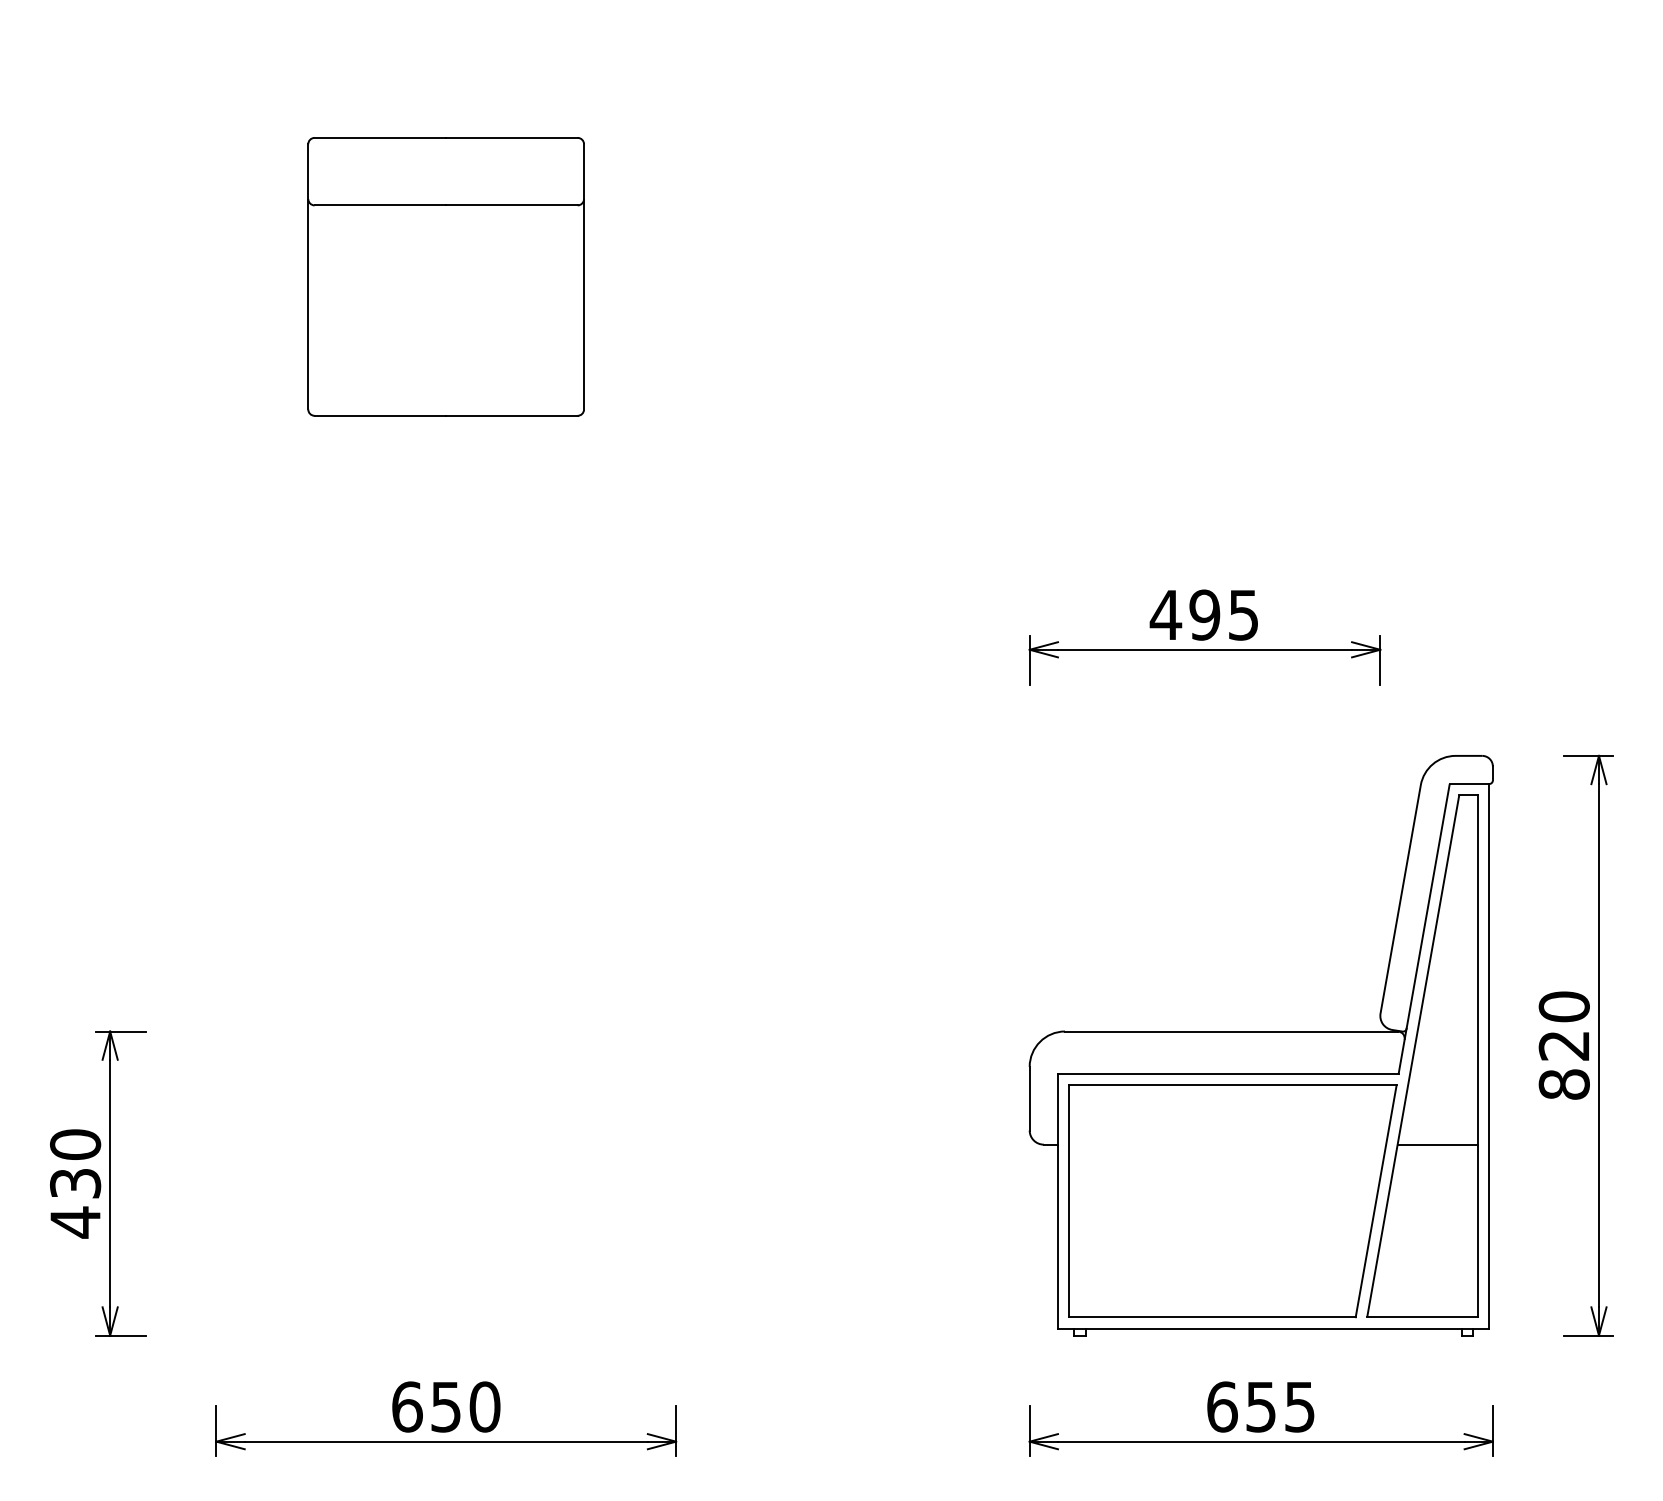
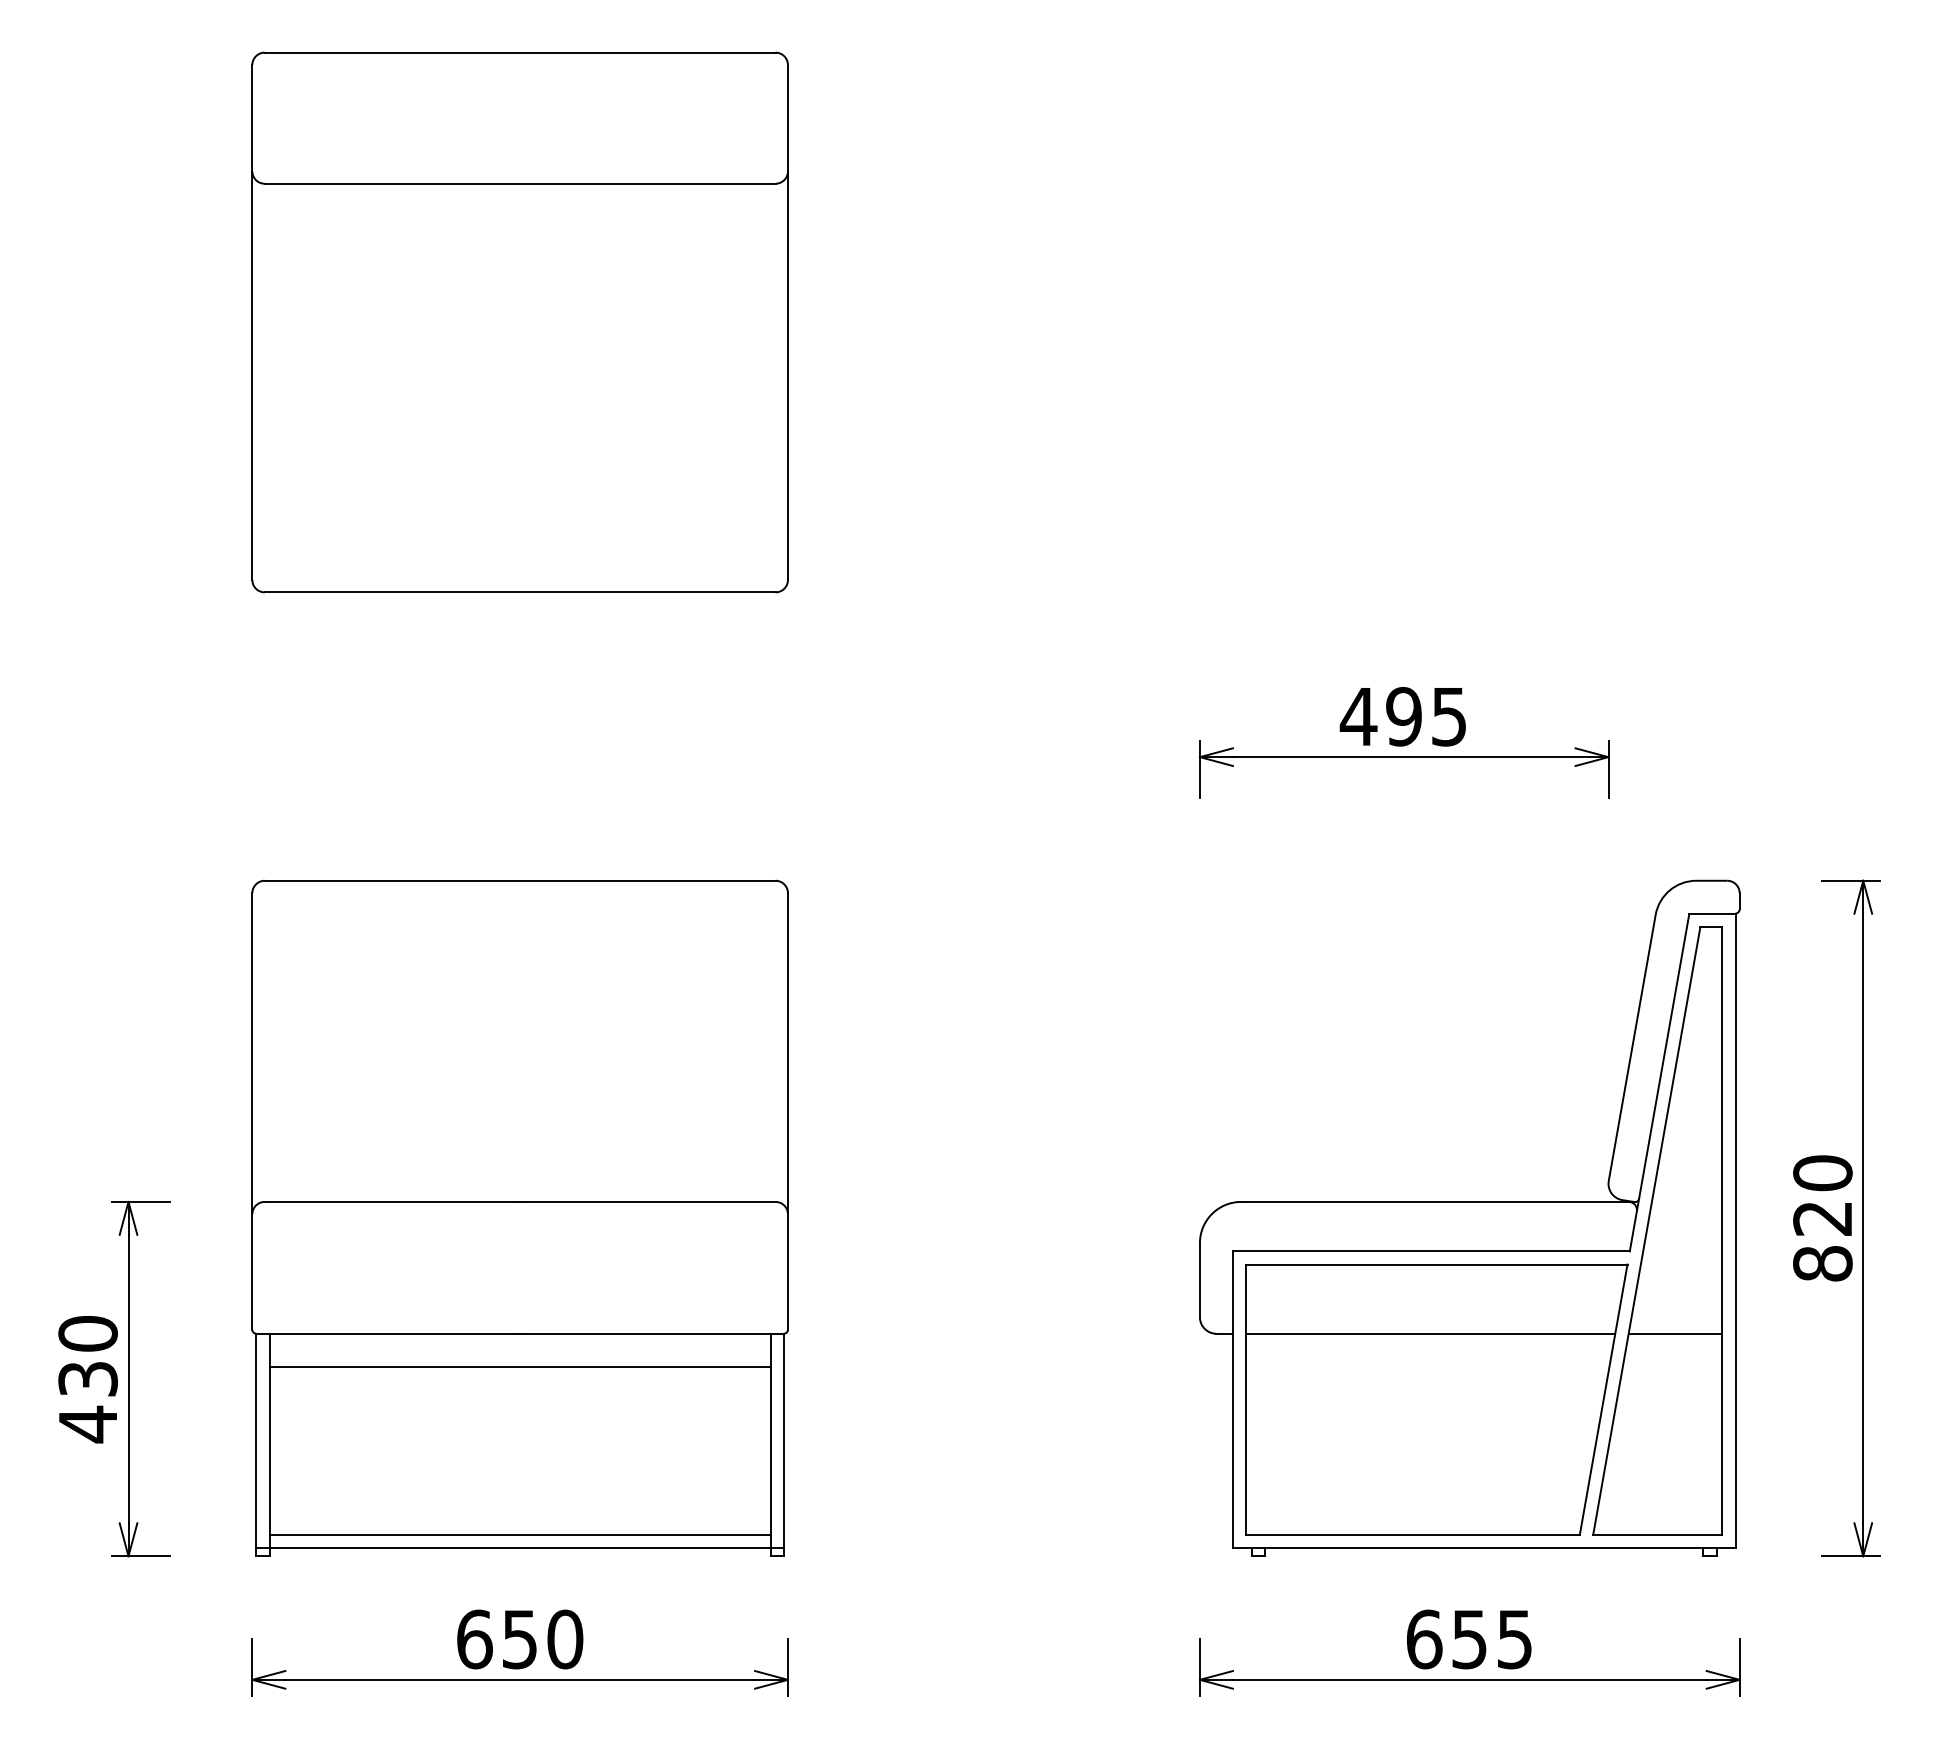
part: (445, 276) -> (519, 322), size x1.67
part: (445, 1045) -> (519, 1218), added
line: (1227, 1144) -> (1430, 1333), added

